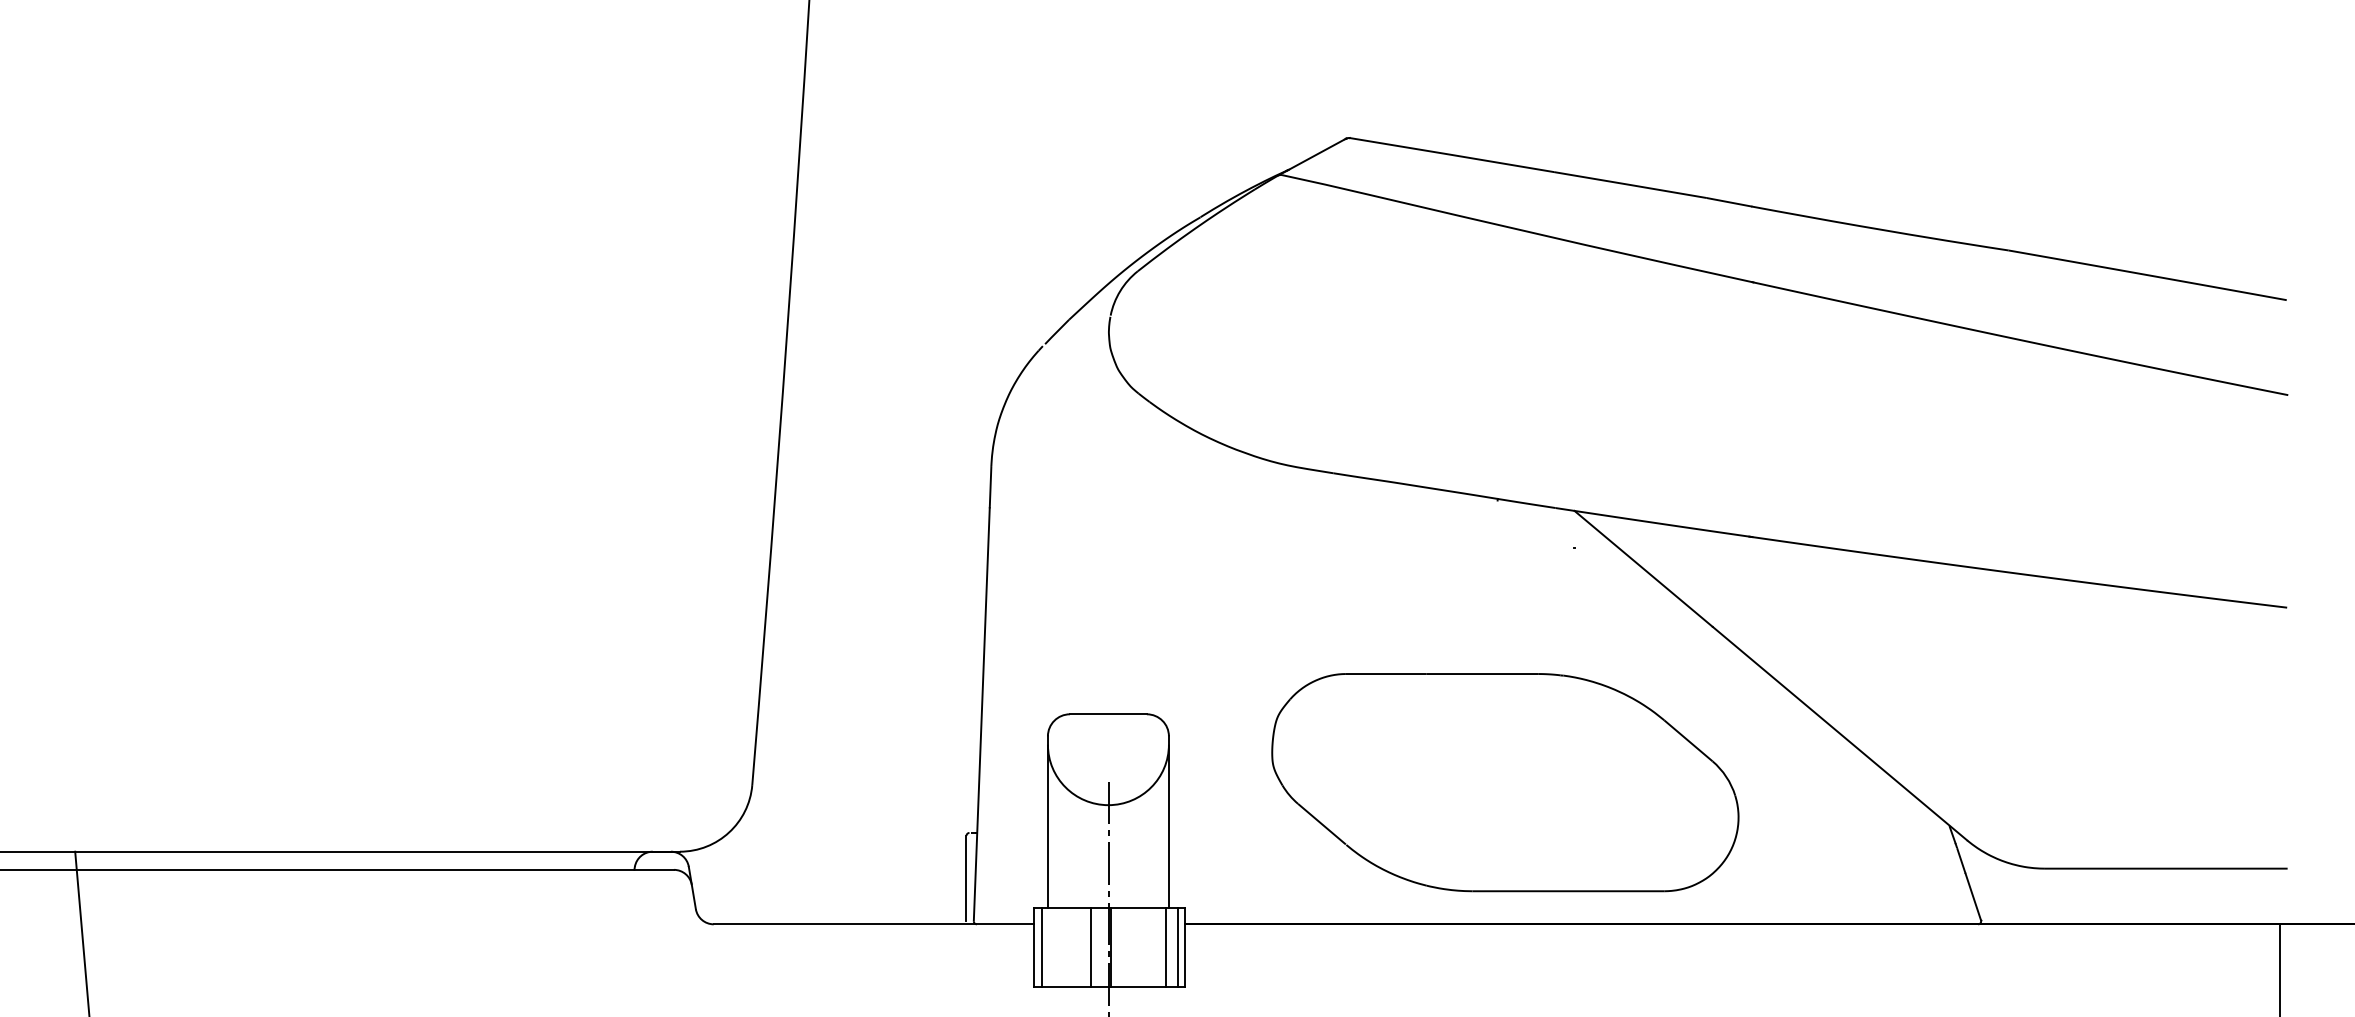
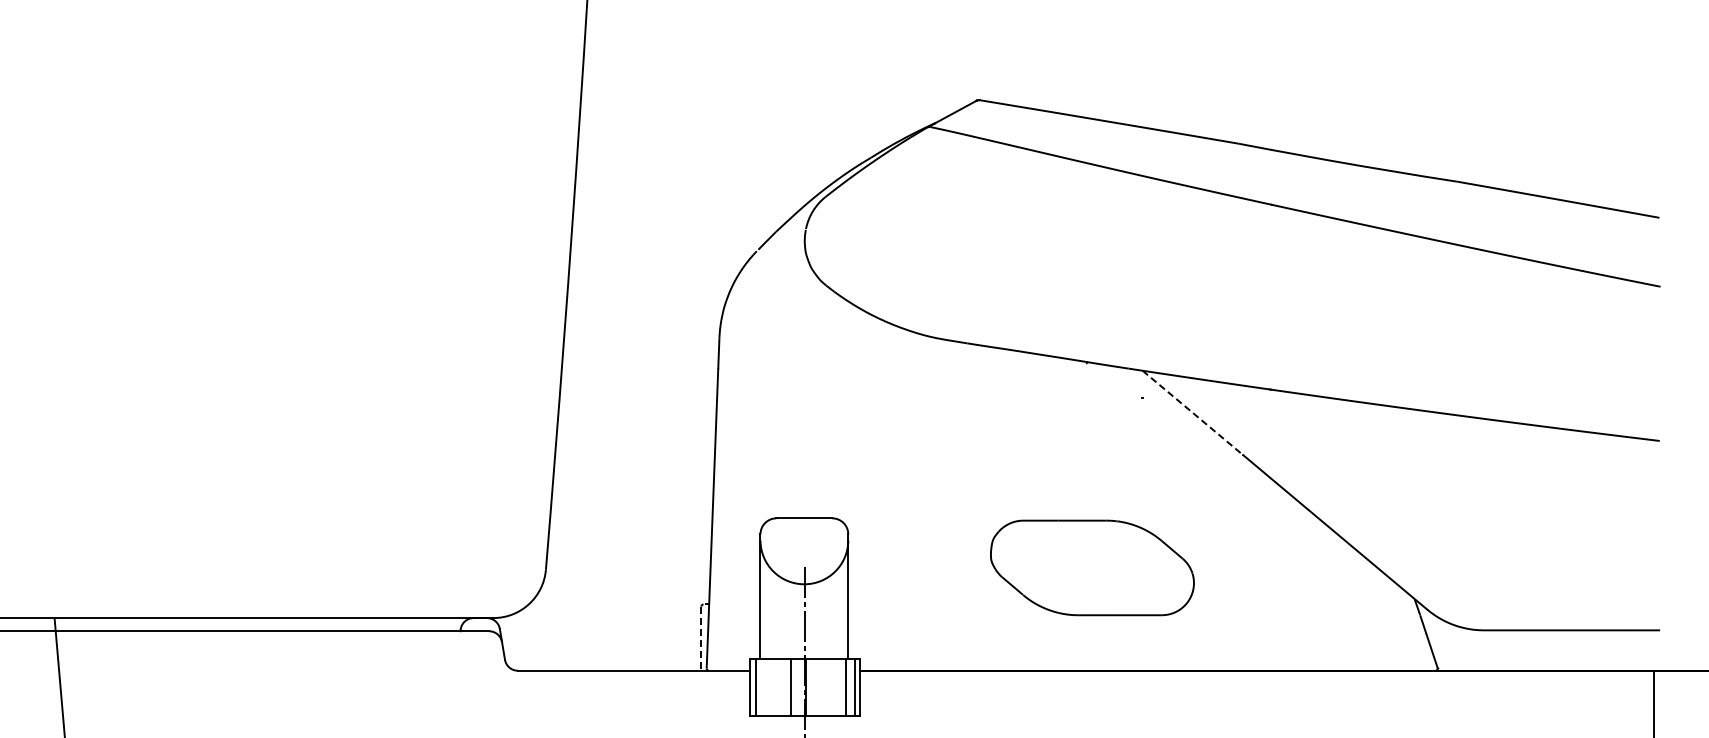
line: (1643, 569) -> (1192, 413), solid -> dashed
part: (1505, 782) -> (1092, 567), size x0.6
line: (966, 878) -> (701, 637), solid -> dashed

